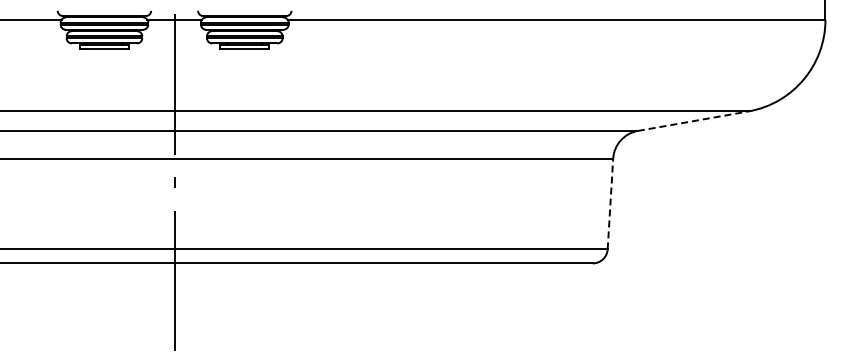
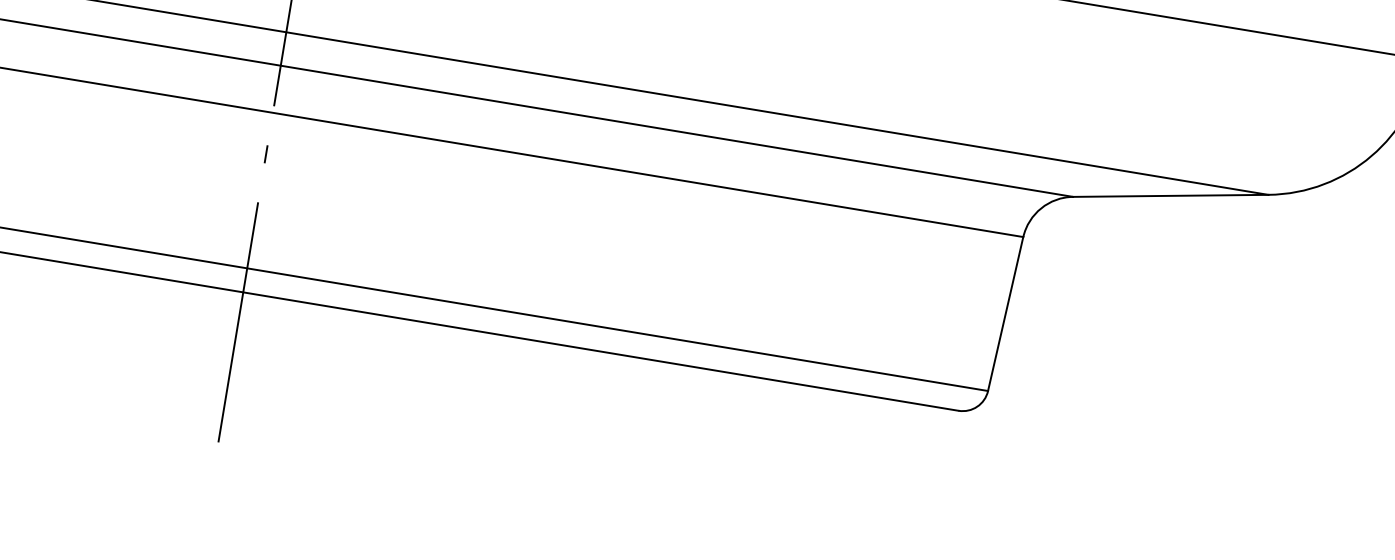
line: (693, 121) -> (1171, 196), dashed -> solid
line: (610, 203) -> (1005, 313), dashed -> solid

